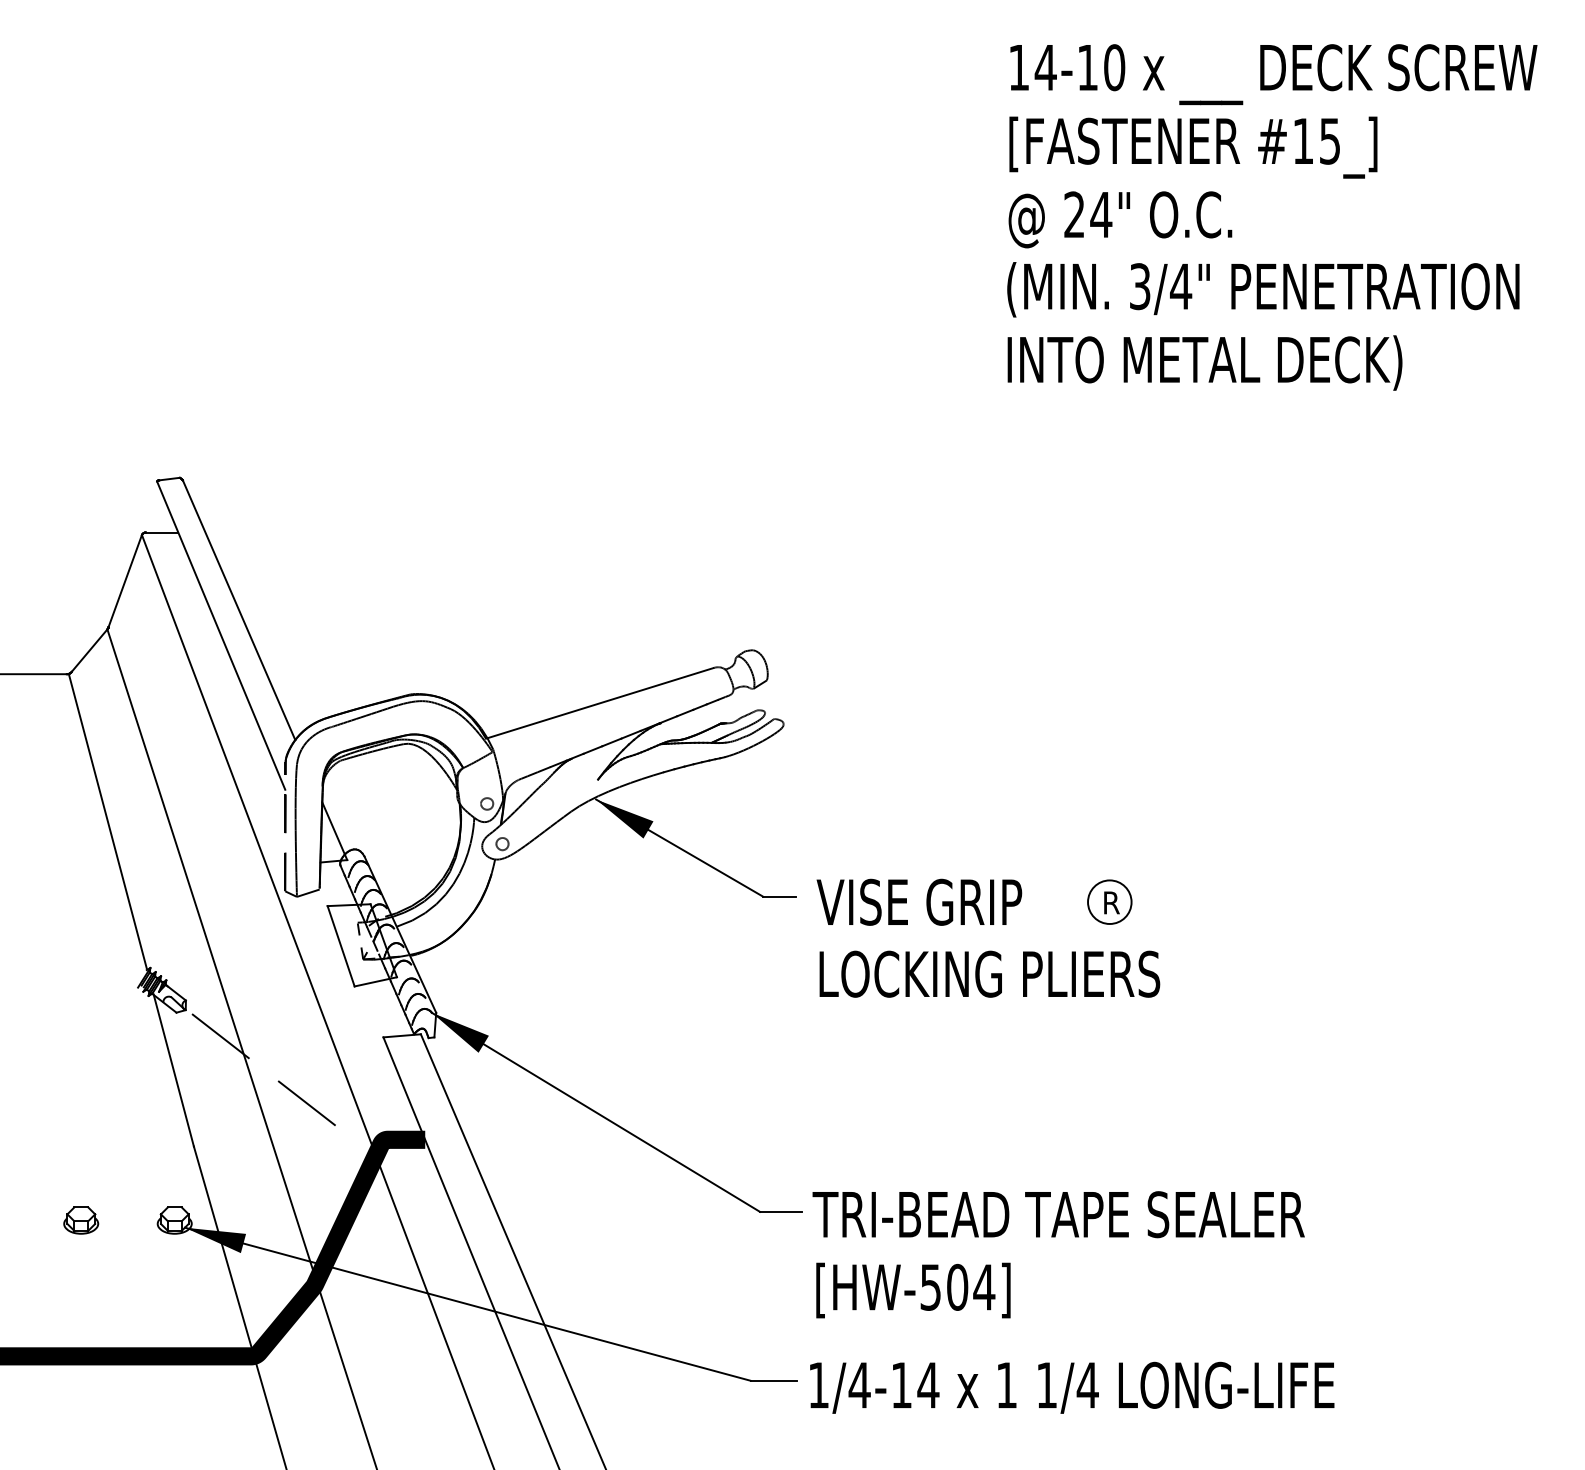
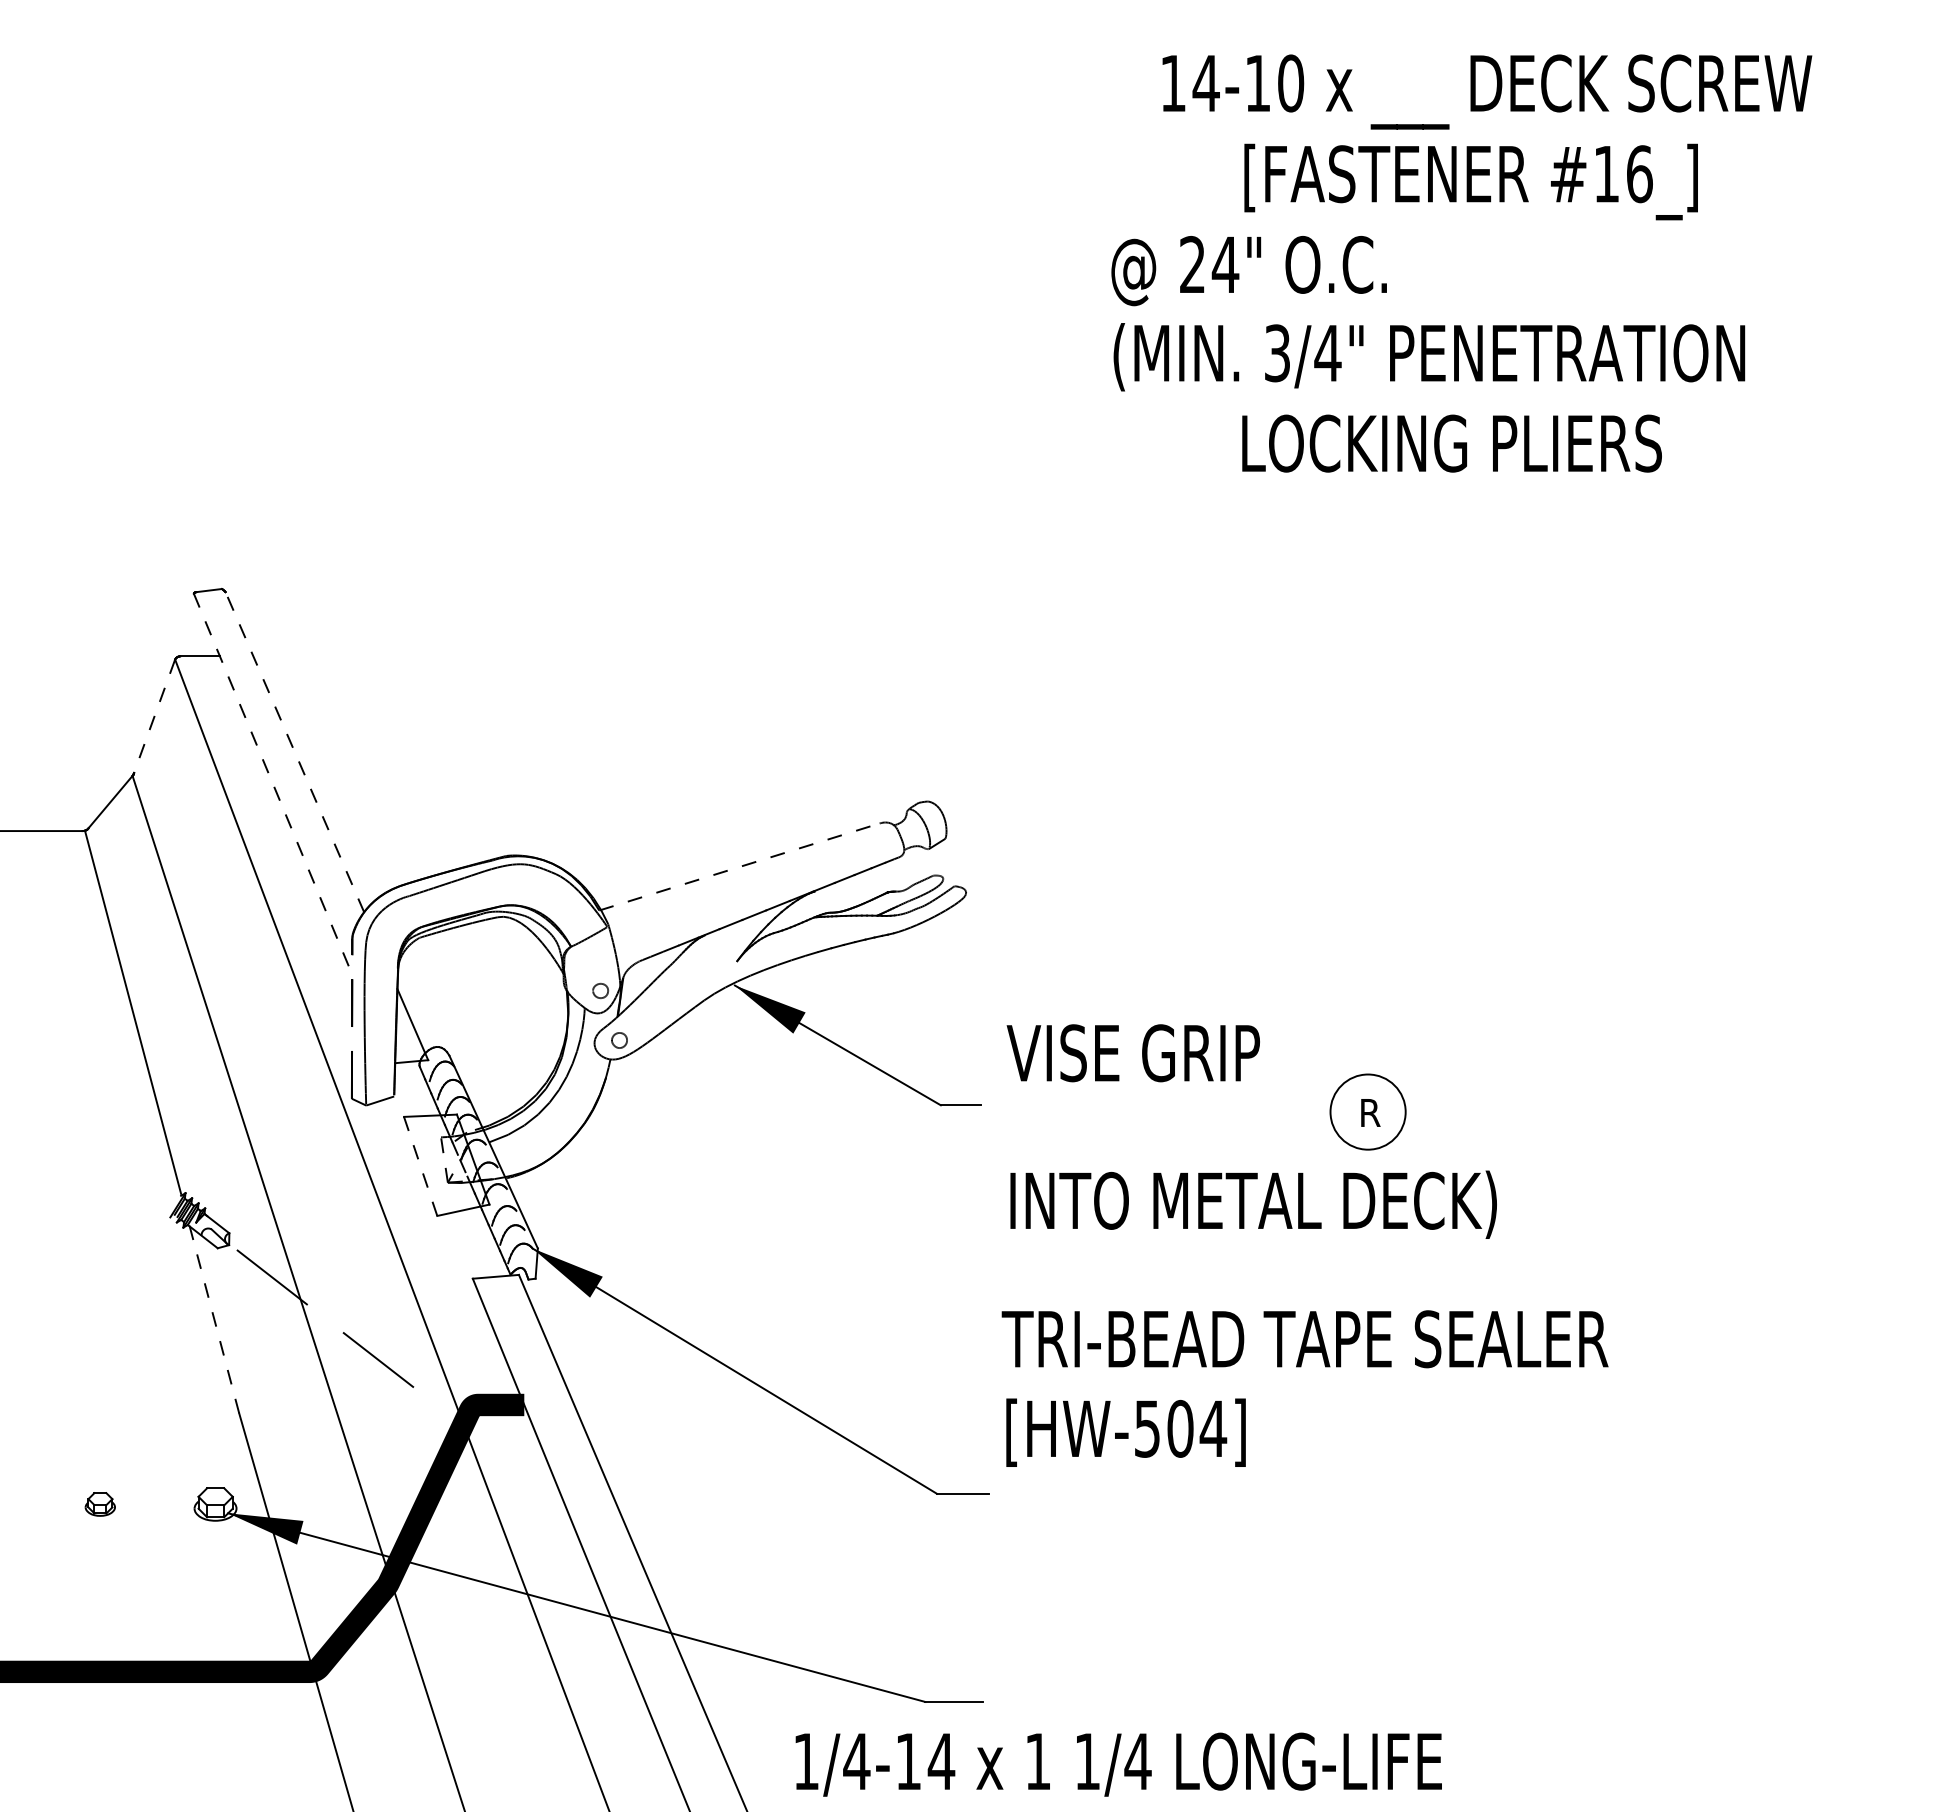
text: (1274, 74) -> (1487, 91), moved
text: (1329, 141) -> (1639, 174), #15_] -> #16_]
text: (1119, 220) -> (1248, 271), moved
text: (1263, 290) -> (1429, 357), moved
text: (1206, 363) -> (1487, 447), INTO METAL DECK) -> LOCKING PLIERS
line: (125, 581) -> (154, 716), solid -> dashed
line: (238, 609) -> (294, 751), solid -> dashed
line: (220, 635) -> (272, 783), solid -> dashed
line: (599, 703) -> (739, 867), solid -> dashed
circle: (1109, 901) -> (1367, 1111), size x1.4
text: (918, 902) -> (1132, 1053), moved
line: (341, 945) -> (420, 1165), solid -> dashed
text: (1018, 977) -> (1255, 1204), LOCKING PLIERS -> INTO METAL DECK)
line: (173, 1070) -> (214, 1319), solid -> dashed
part: (81, 1220) -> (100, 1504), size x0.7
text: (1058, 1254) -> (1304, 1388), moved
text: (1071, 1387) -> (1118, 1764), moved

